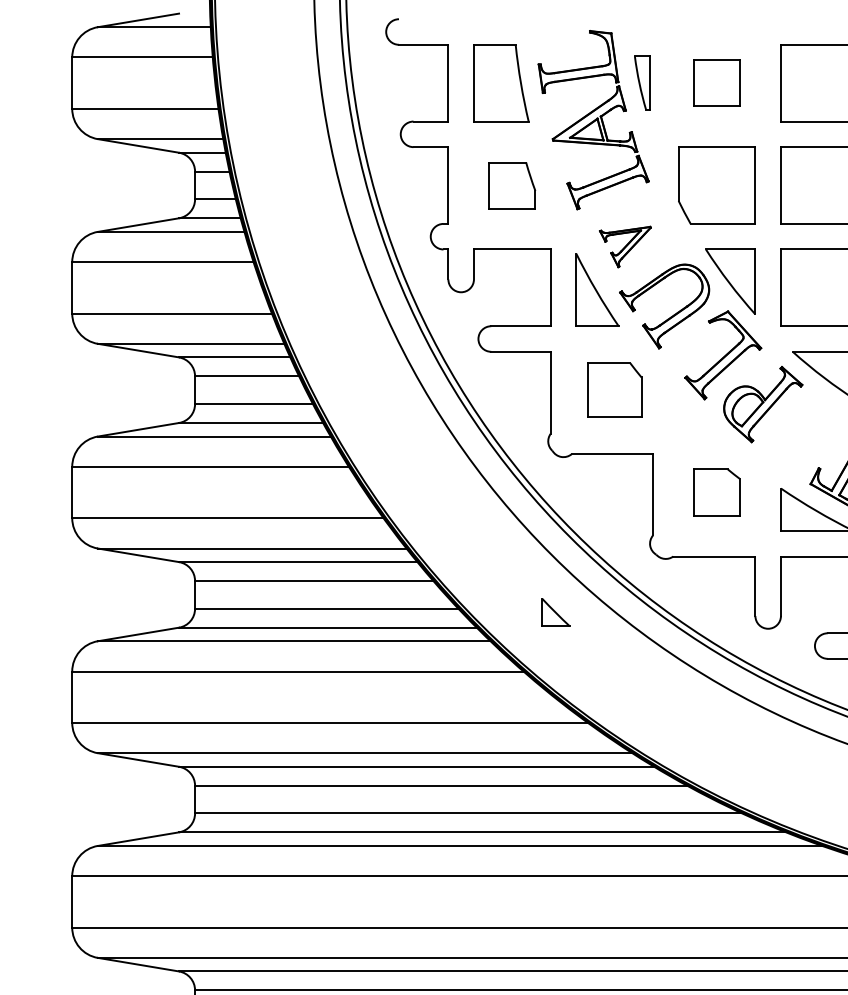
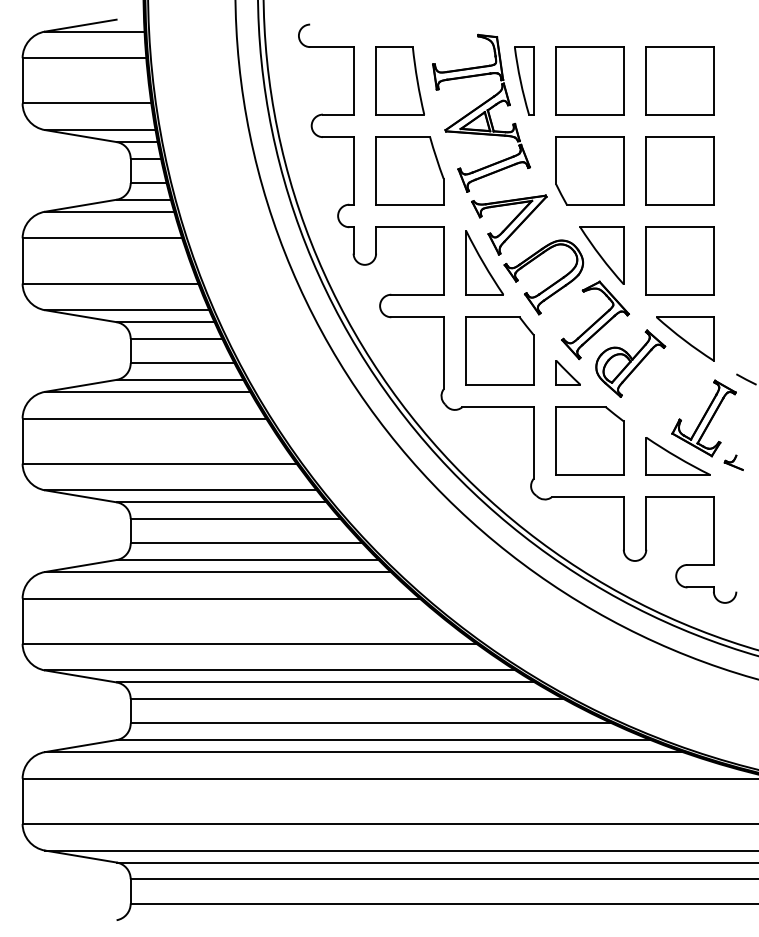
part: (642, 82) -> (524, 80), size x1.43
part: (716, 82) -> (589, 80), size x1.67
part: (511, 185) -> (409, 170), size x1.67
part: (625, 246) -> (509, 224), size x1.67
part: (614, 389) -> (499, 350), size x1.43
part: (716, 491) -> (589, 440), size x1.67
part: (555, 612) -> (567, 372), moved

